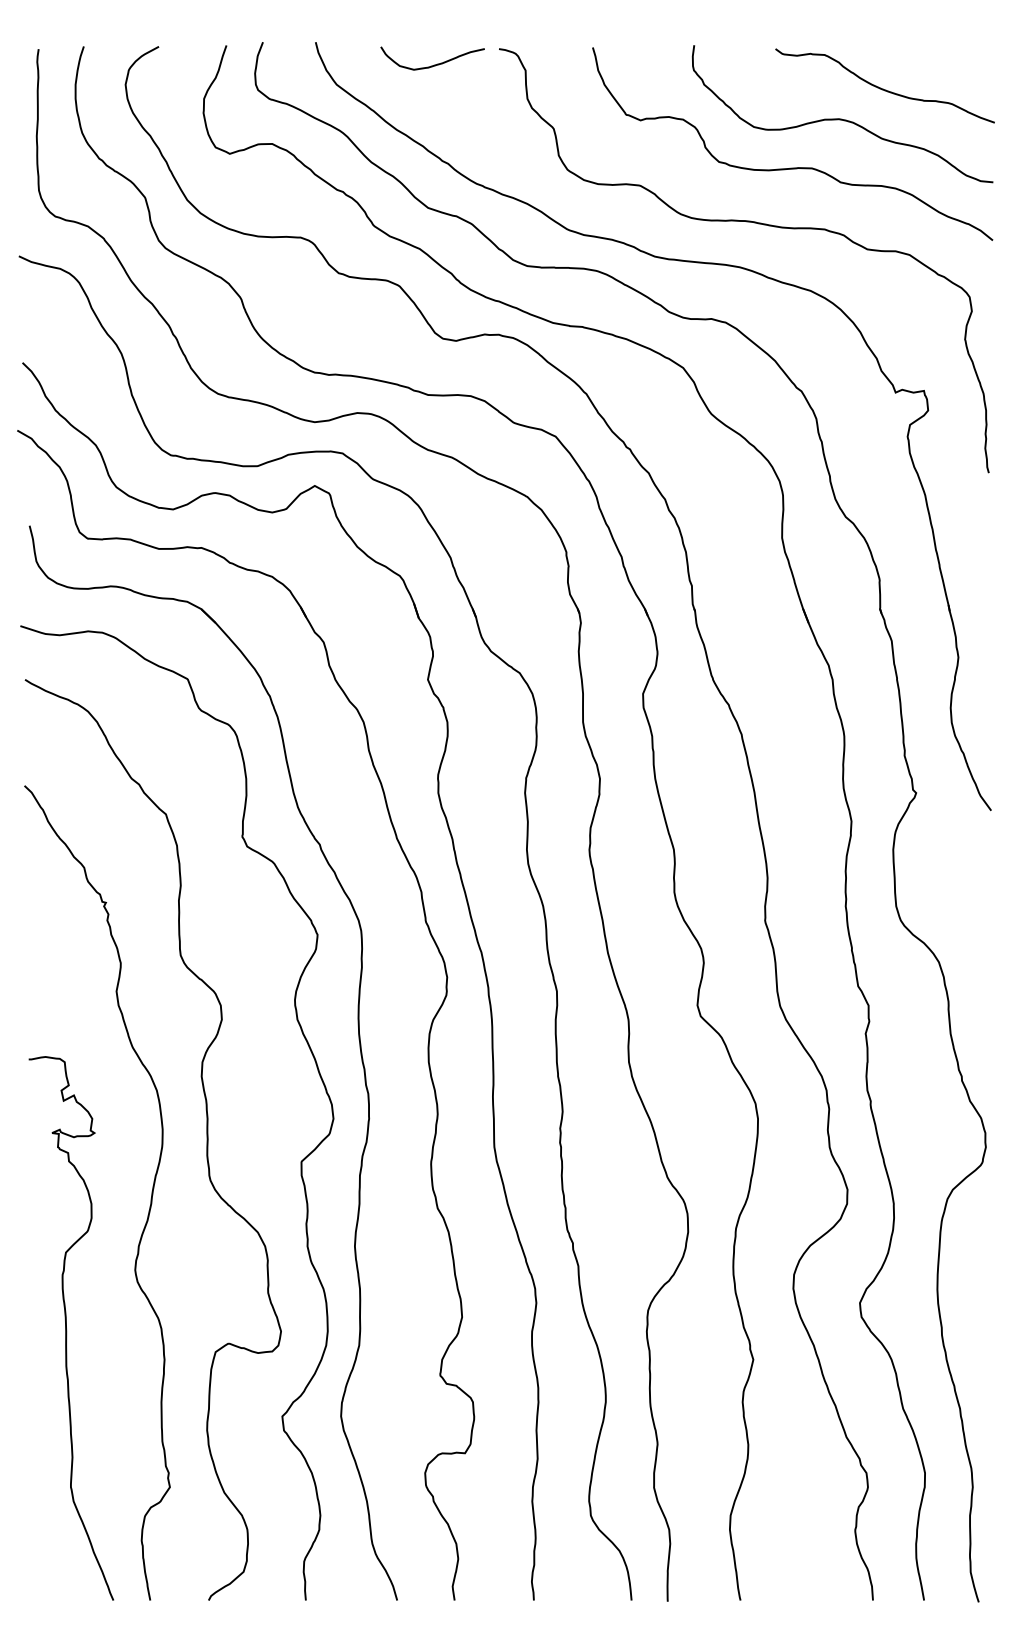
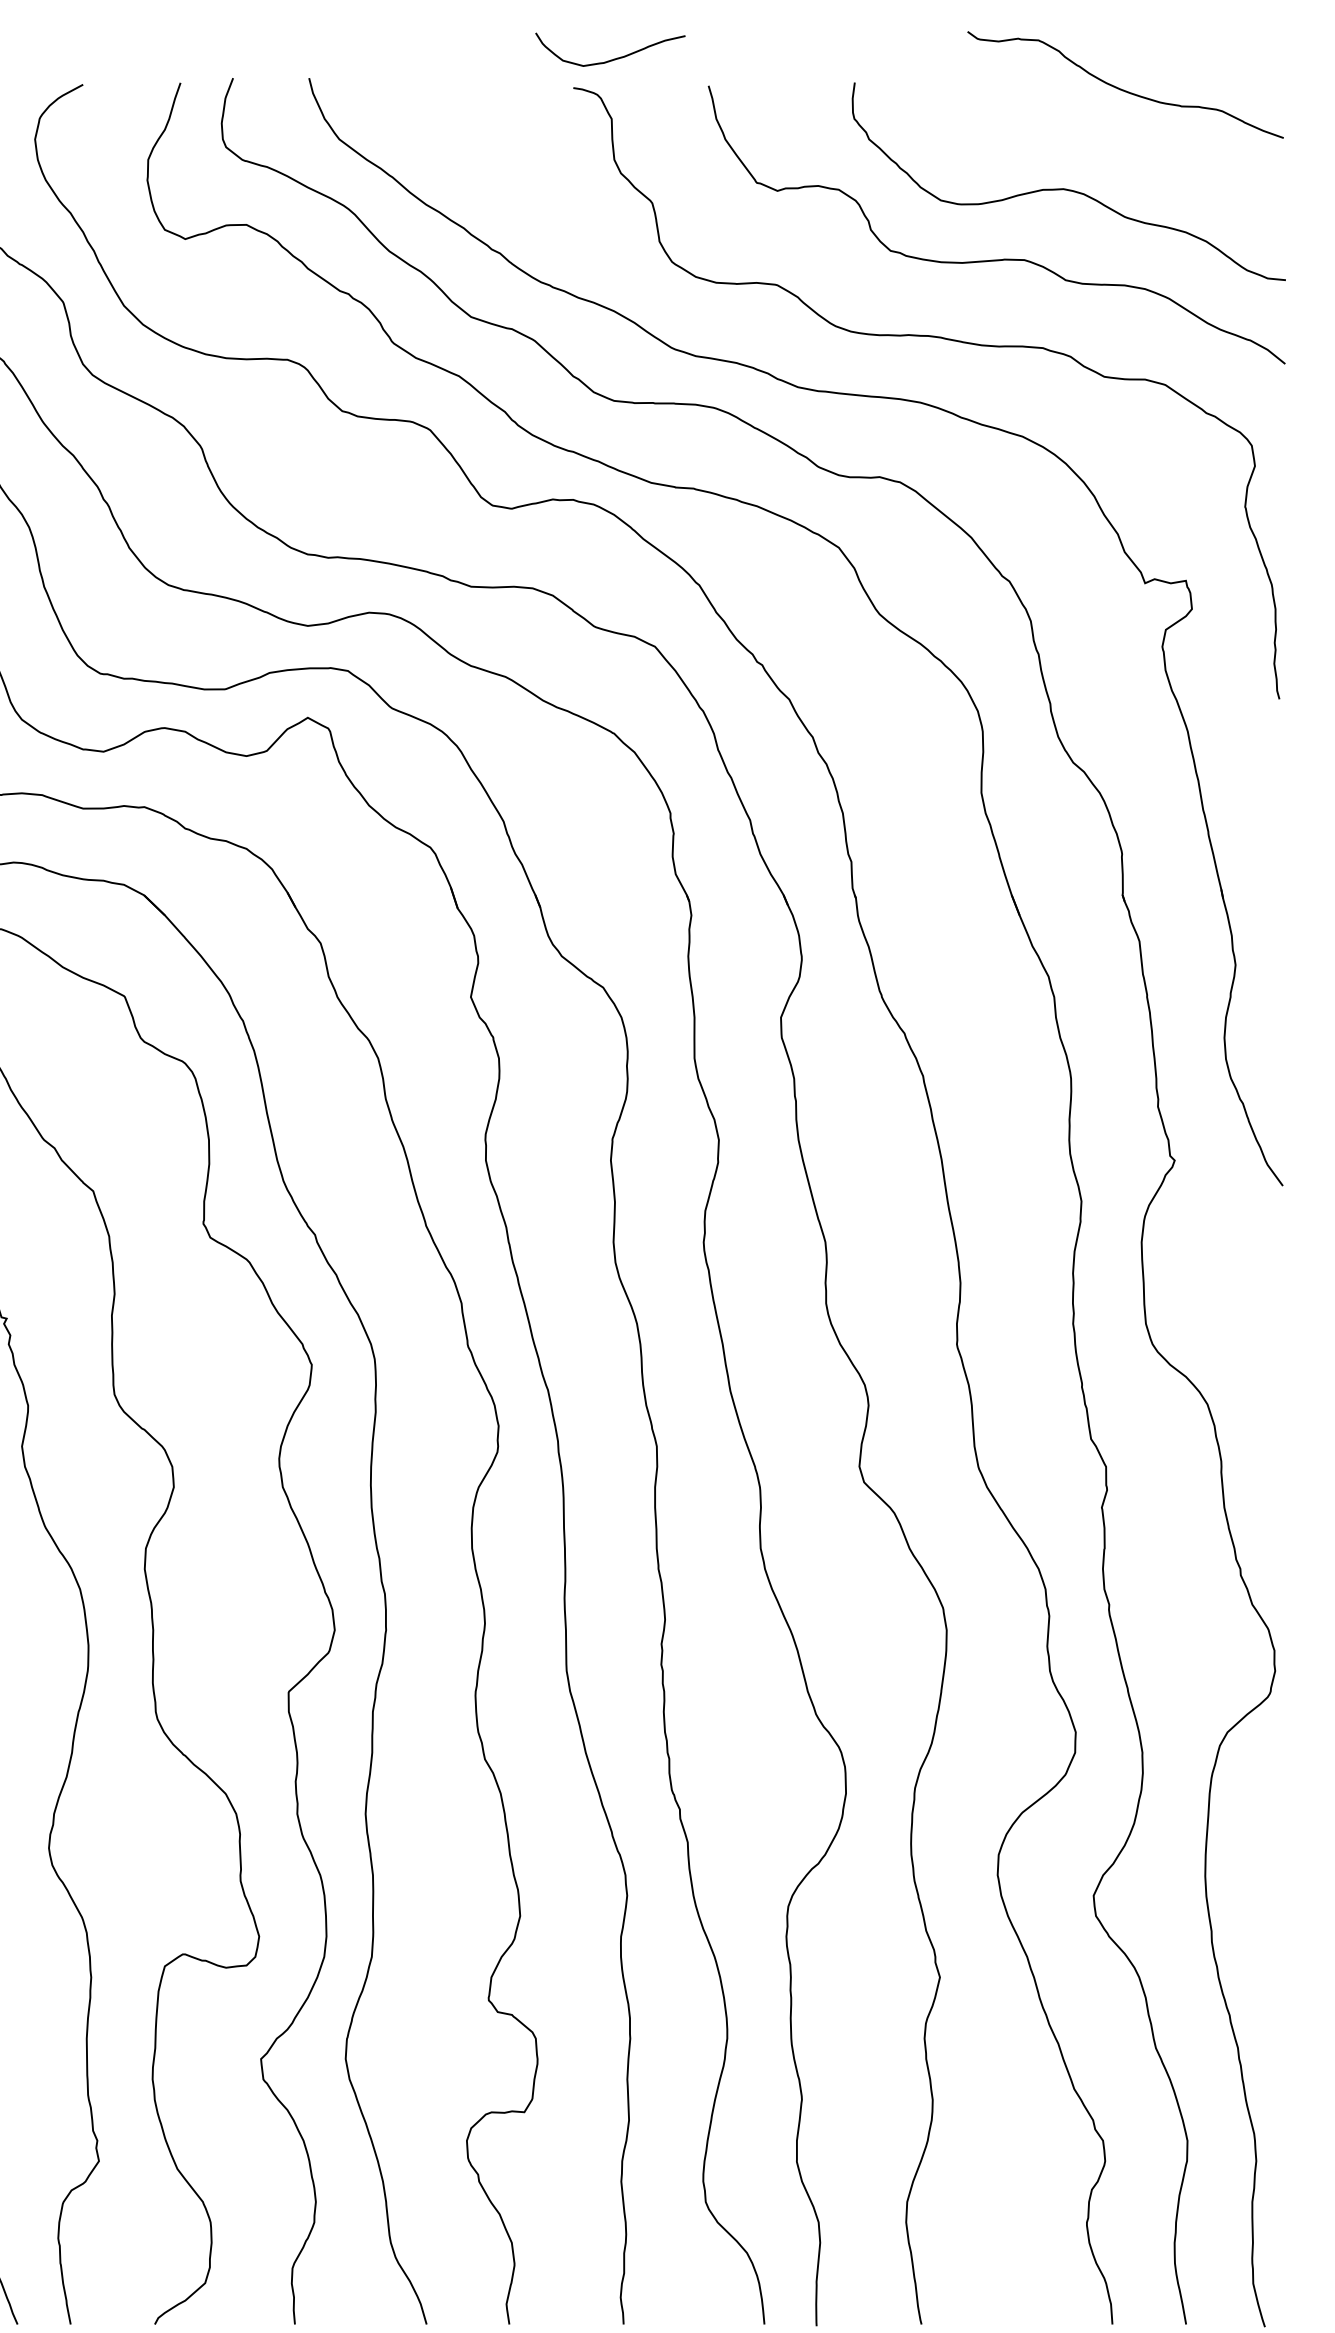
curve: (434, 64) -> (612, 58), moved
curve: (883, 88) -> (1123, 88), moved

